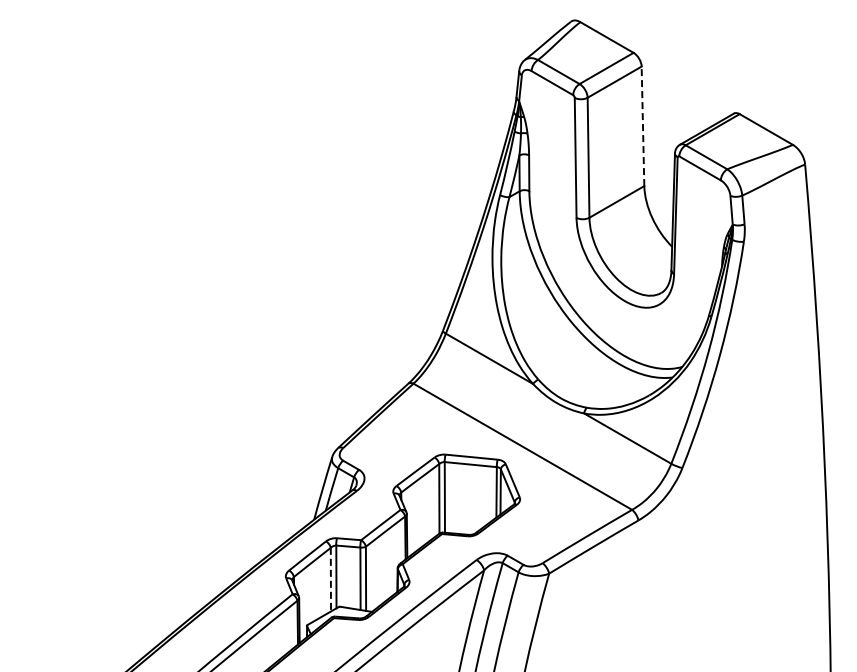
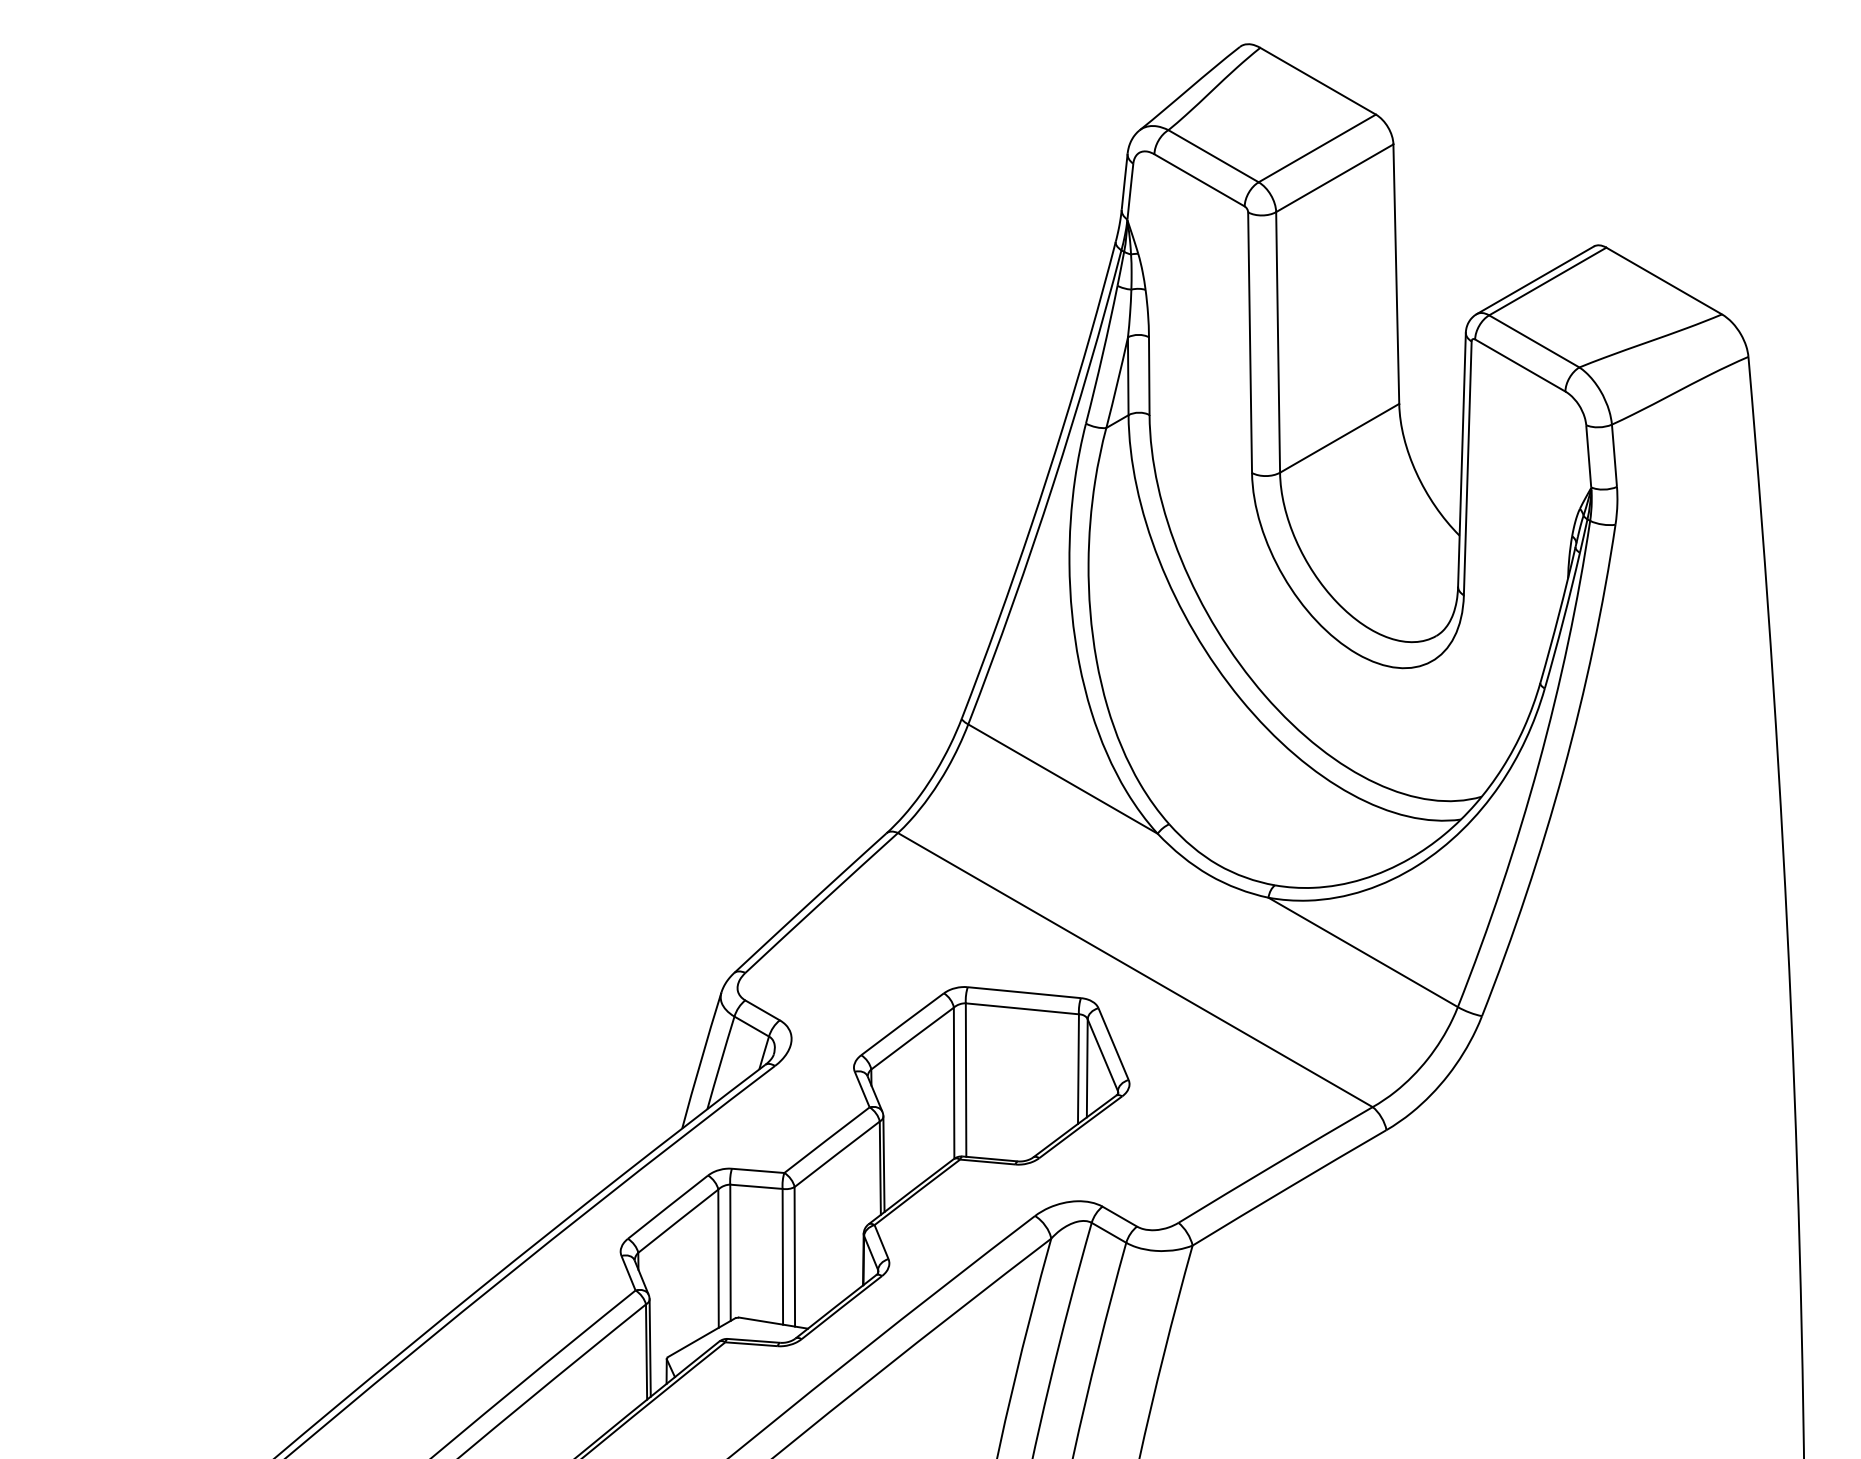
line: (642, 126) -> (1395, 274), dashed -> solid
line: (330, 579) -> (717, 1258), dashed -> solid

